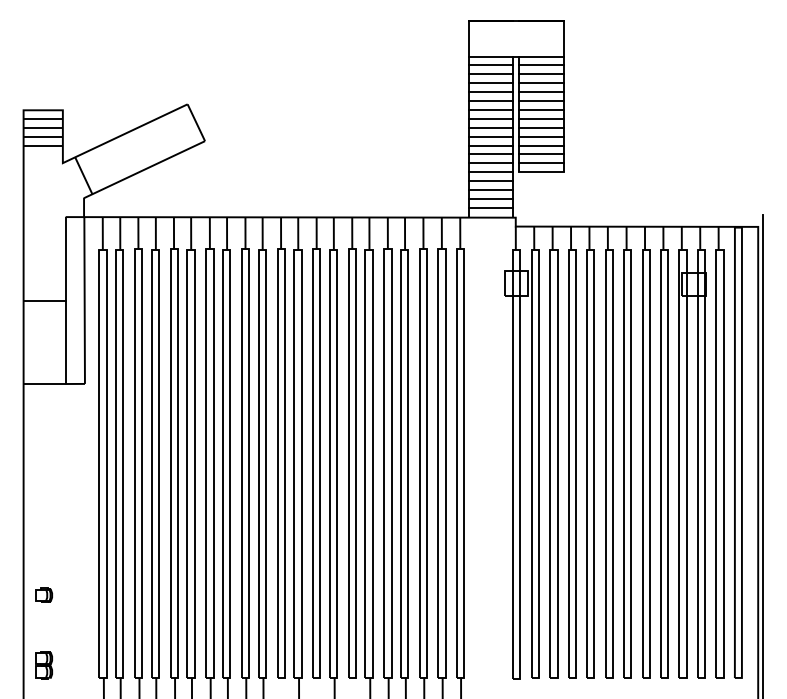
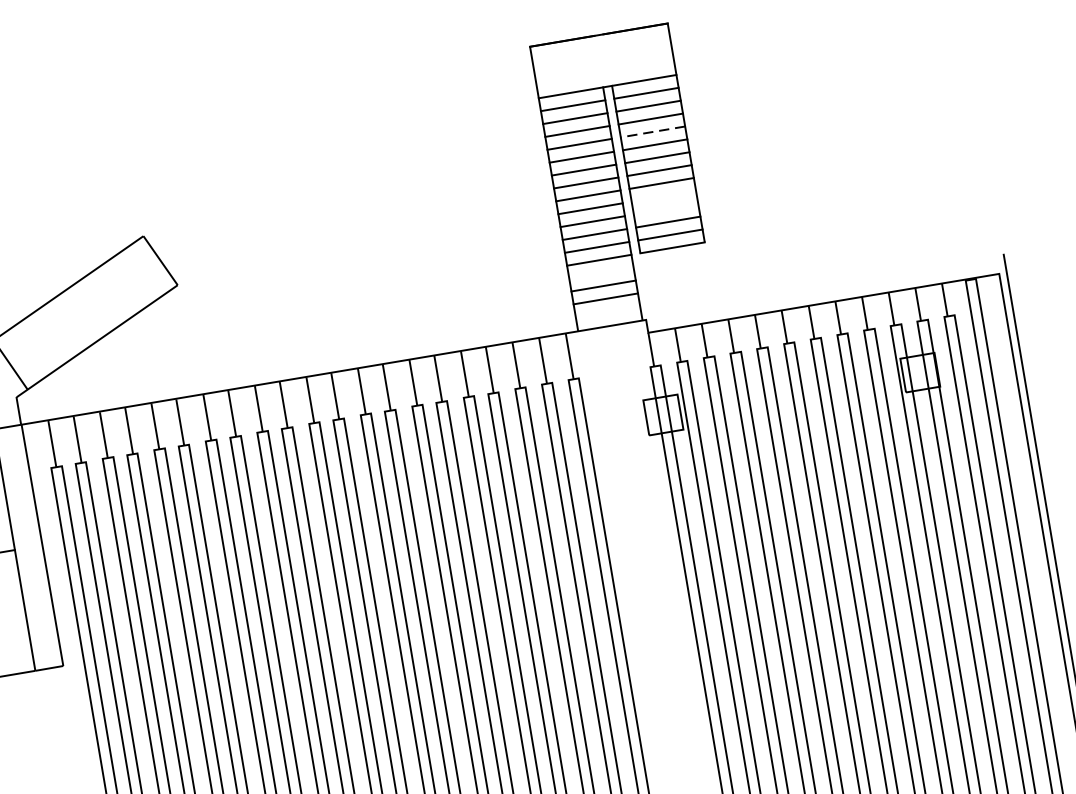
line: (541, 92) -> (652, 132), solid -> dashed
line: (541, 136) -> (663, 196), removed
line: (541, 145) -> (665, 209), removed
line: (490, 181) -> (600, 273), removed
line: (490, 207) -> (607, 311), removed

